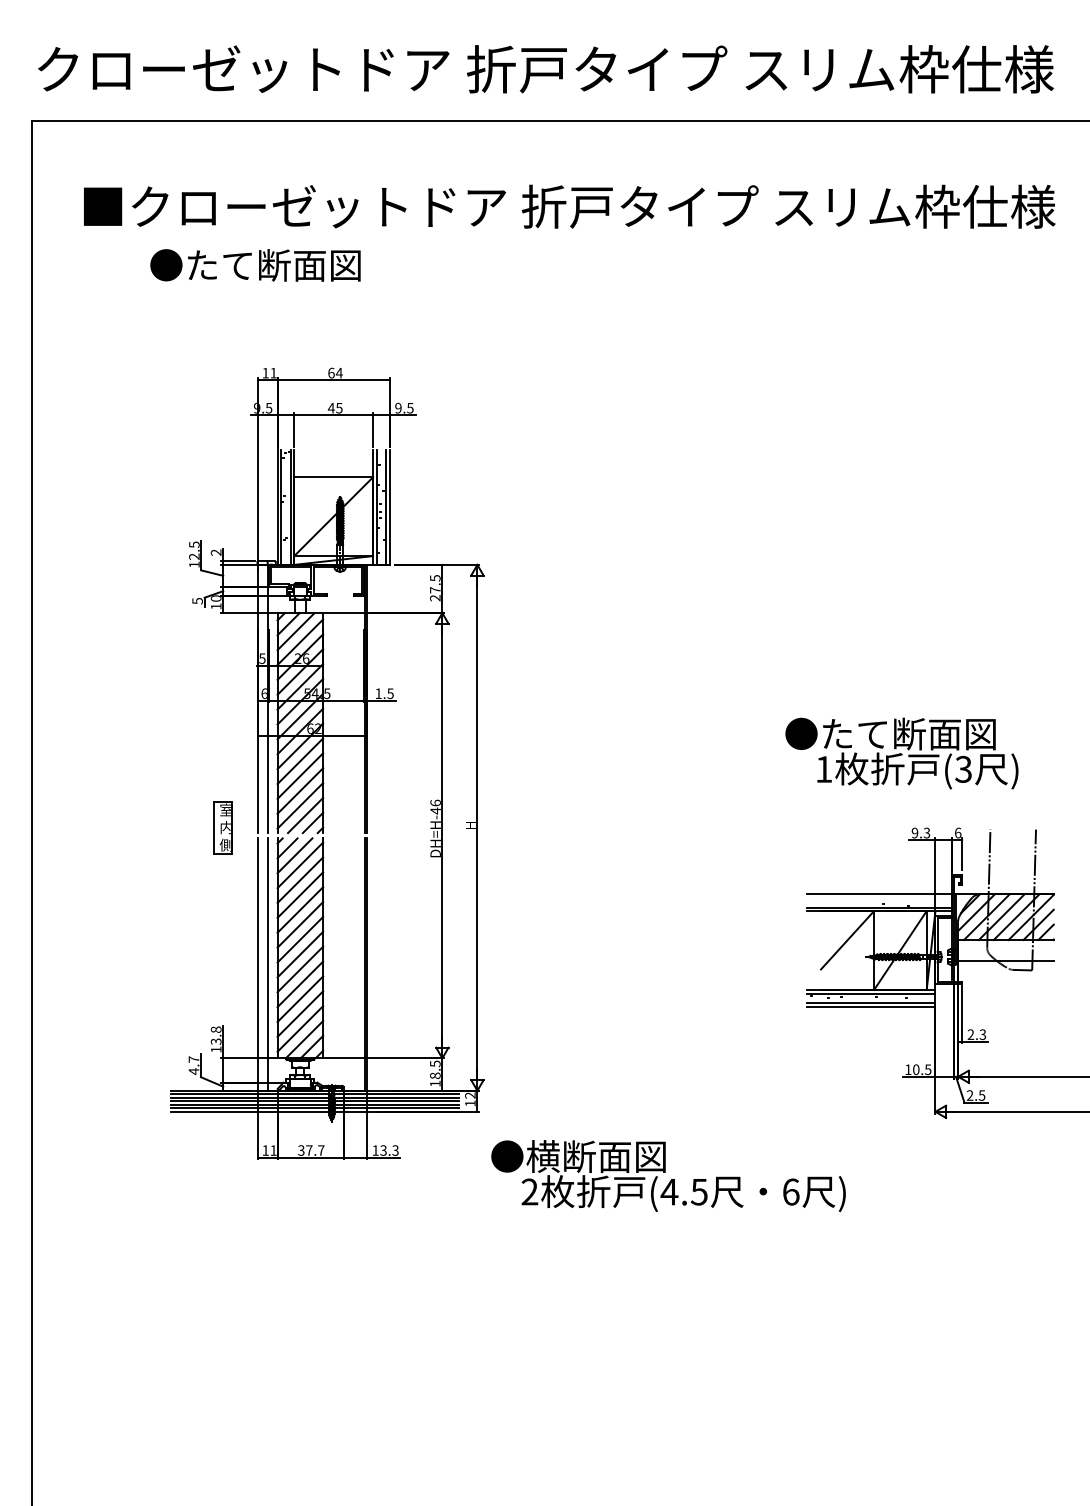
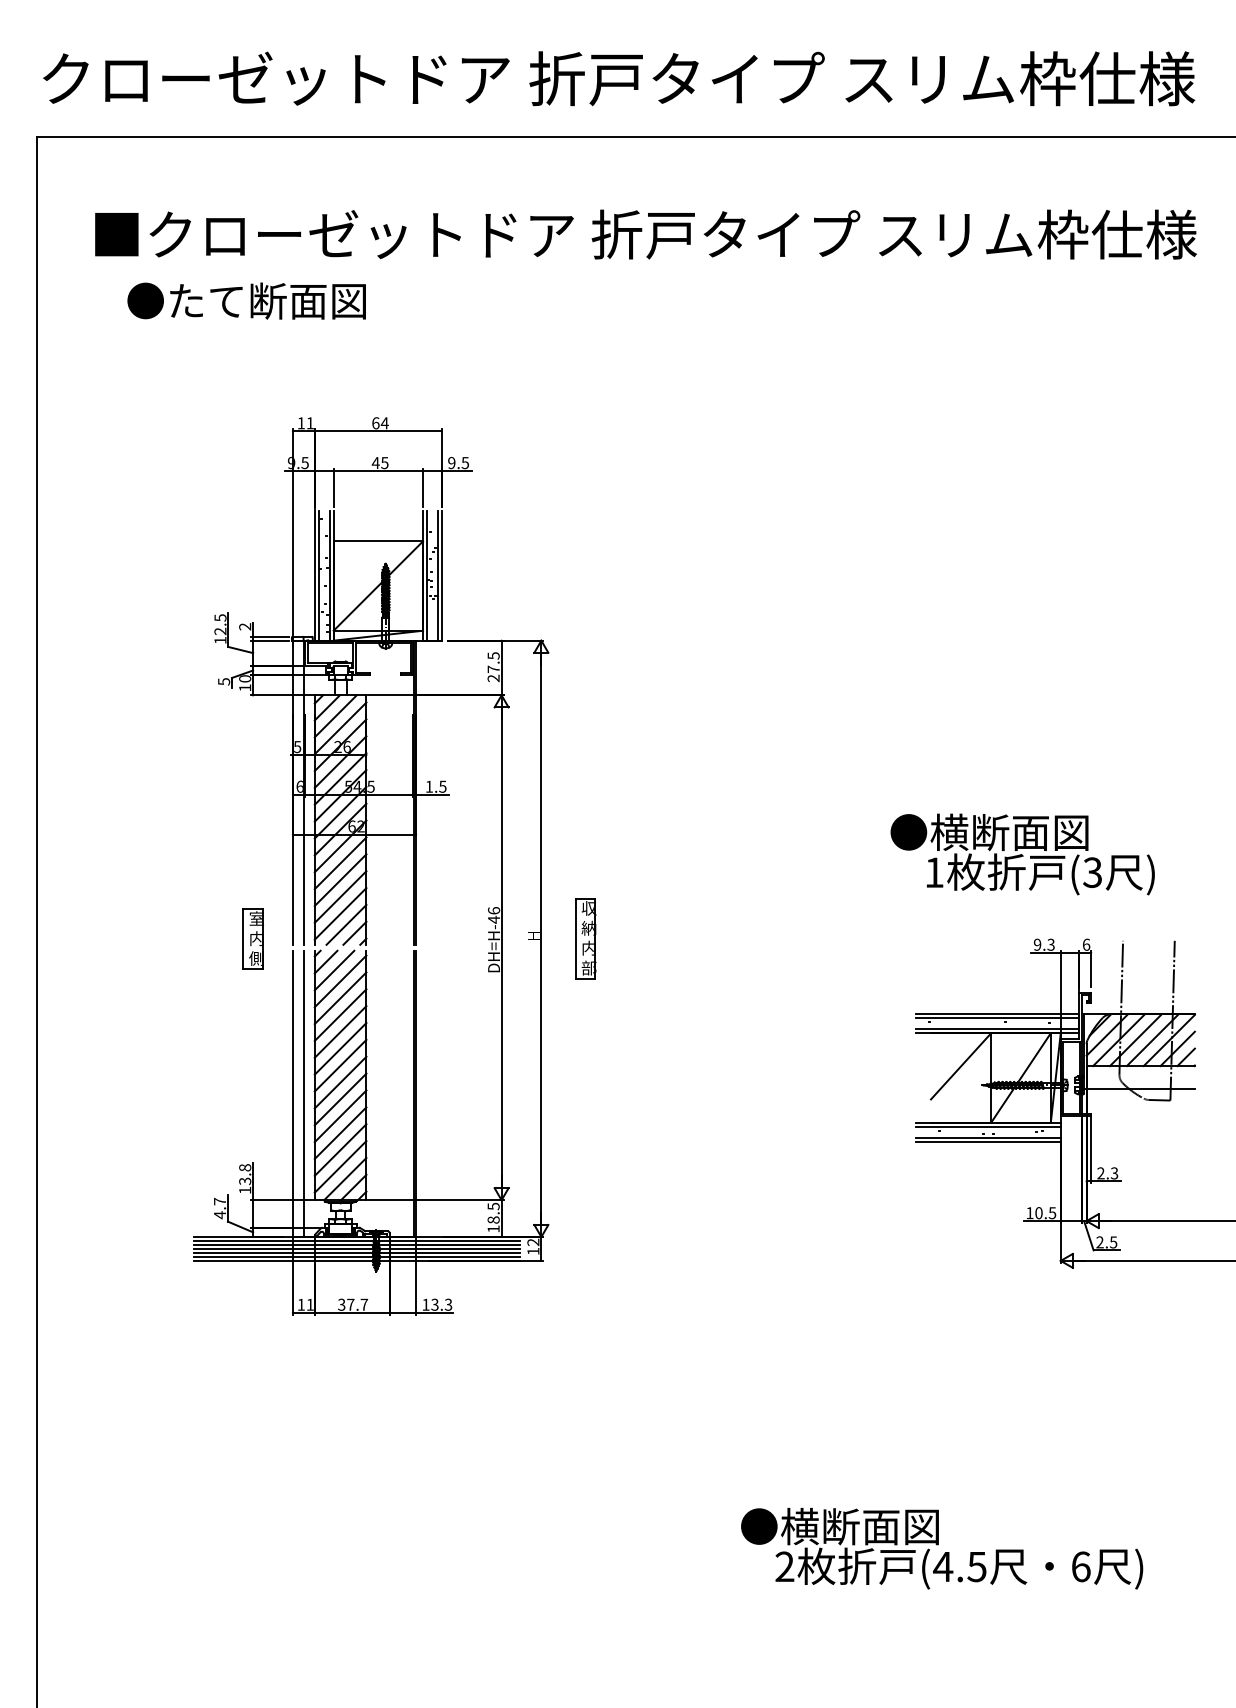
text: (255, 264) -> (246, 300), moved
text: (907, 734) -> (1029, 832), ●たて断面図 -> ●横断面図
part: (516, 827) -> (585, 938), added
line: (879, 898) -> (997, 1018), added
text: (668, 1175) -> (942, 1548), moved

